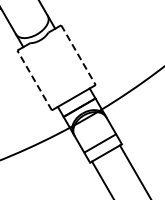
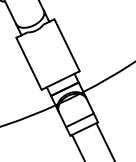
line: (78, 55) -> (67, 45), dashed -> solid
line: (34, 80) -> (28, 63), dashed -> solid

